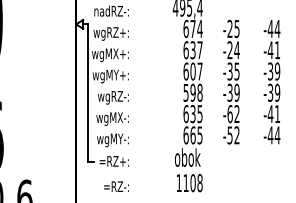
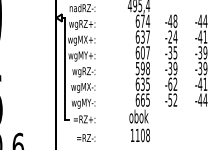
text: (233, 27) -> (172, 20), -25 -> -48

